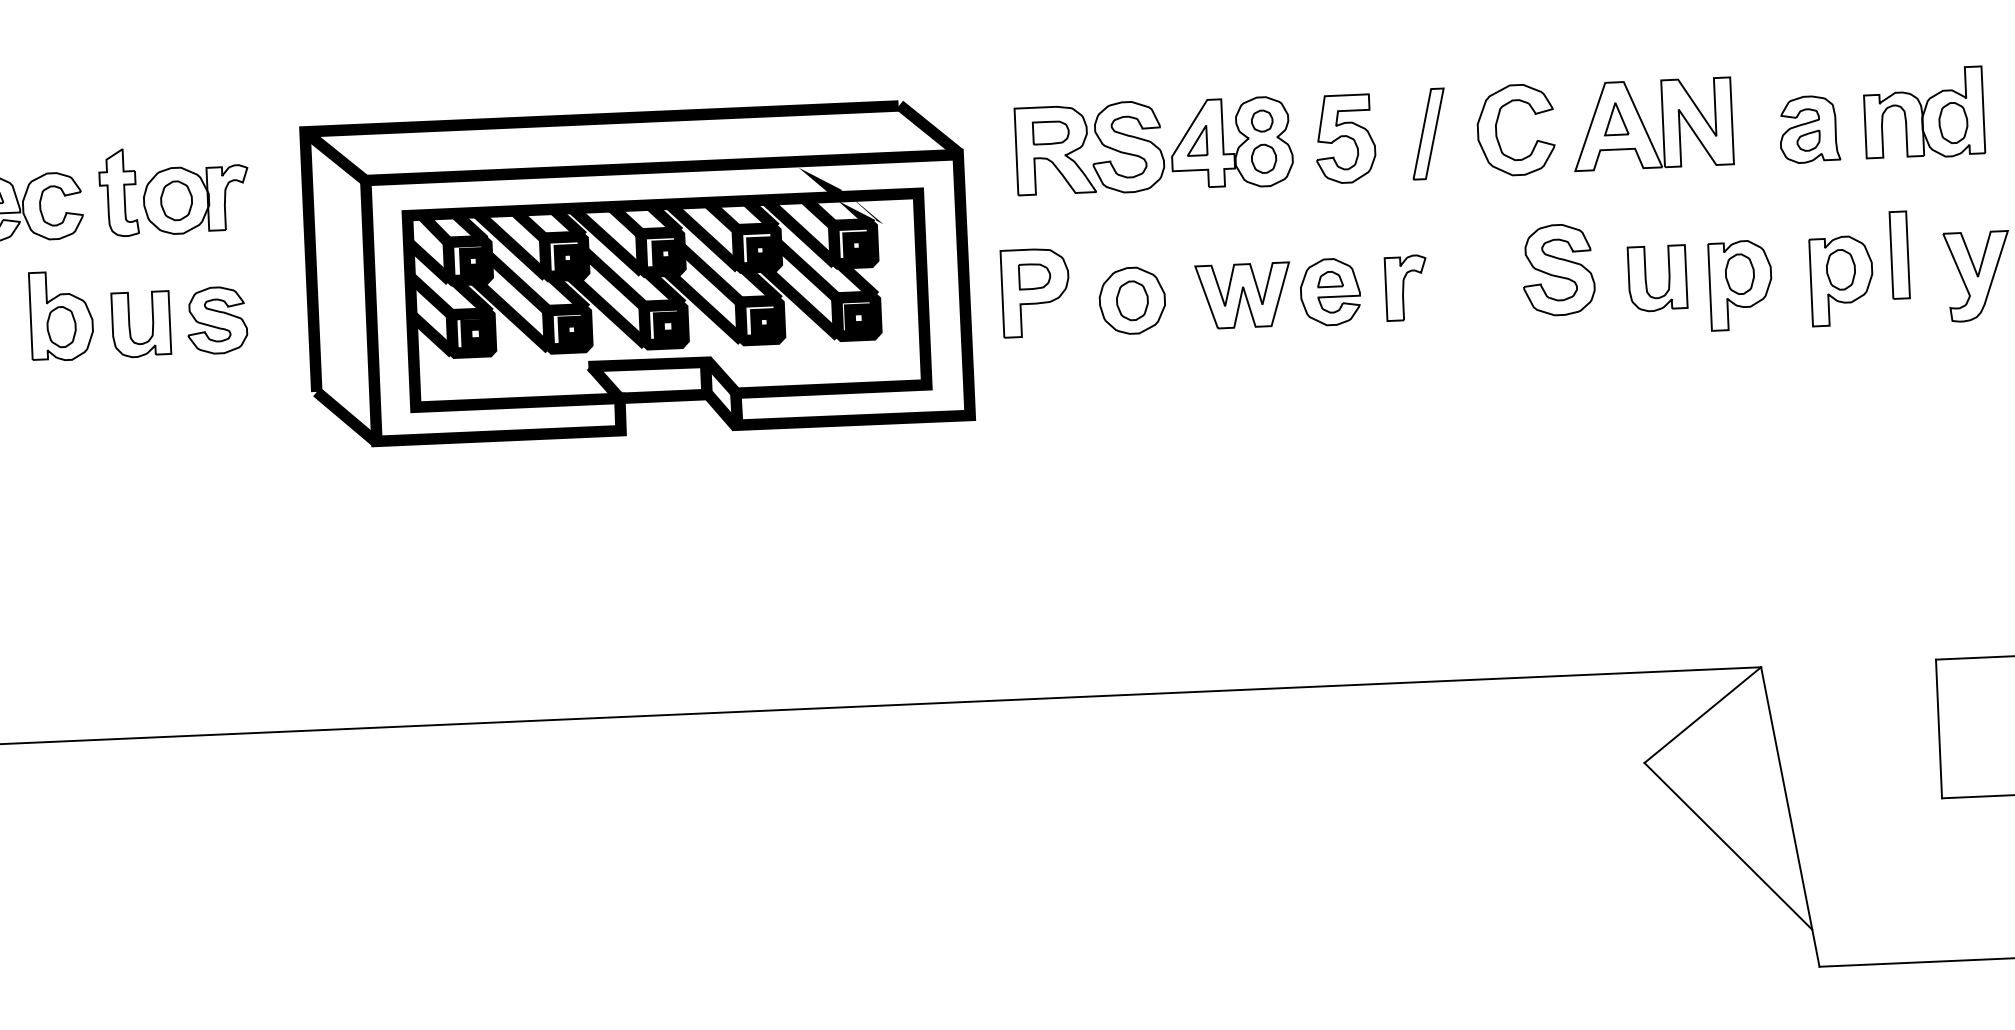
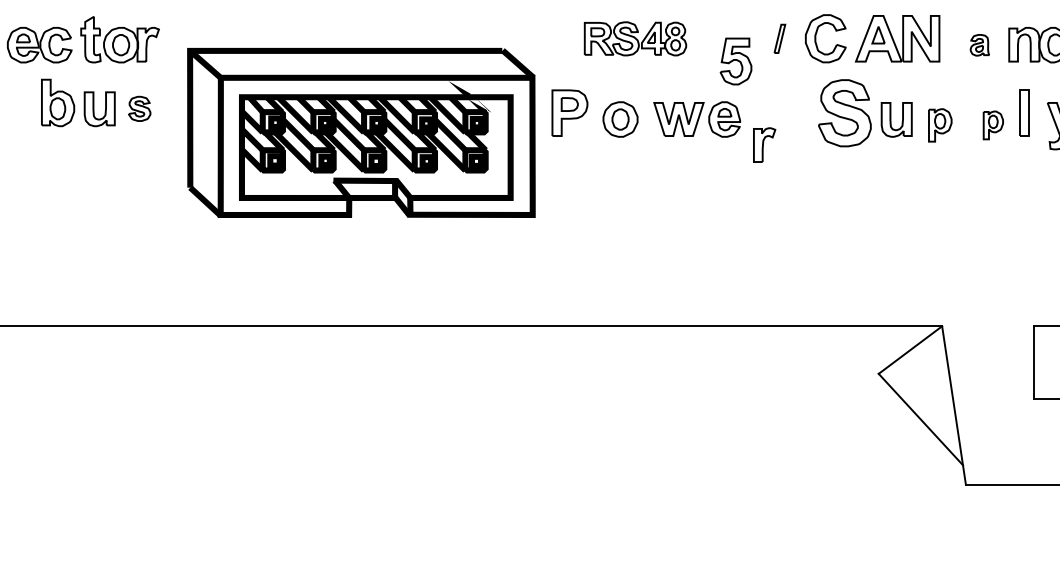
part: (1808, 130) -> (979, 45), size x0.6
part: (1427, 133) -> (779, 38), size x0.6
part: (1344, 139) -> (735, 61), moved
part: (1154, 145) -> (635, 38), size x0.7
part: (1557, 268) -> (844, 112), size x1.4
part: (637, 272) -> (361, 132), moved
part: (1842, 281) -> (993, 125), size x0.6
part: (1741, 285) -> (940, 125), size x0.7
part: (1406, 286) -> (764, 144), moved
part: (216, 319) -> (139, 108), size x0.7

